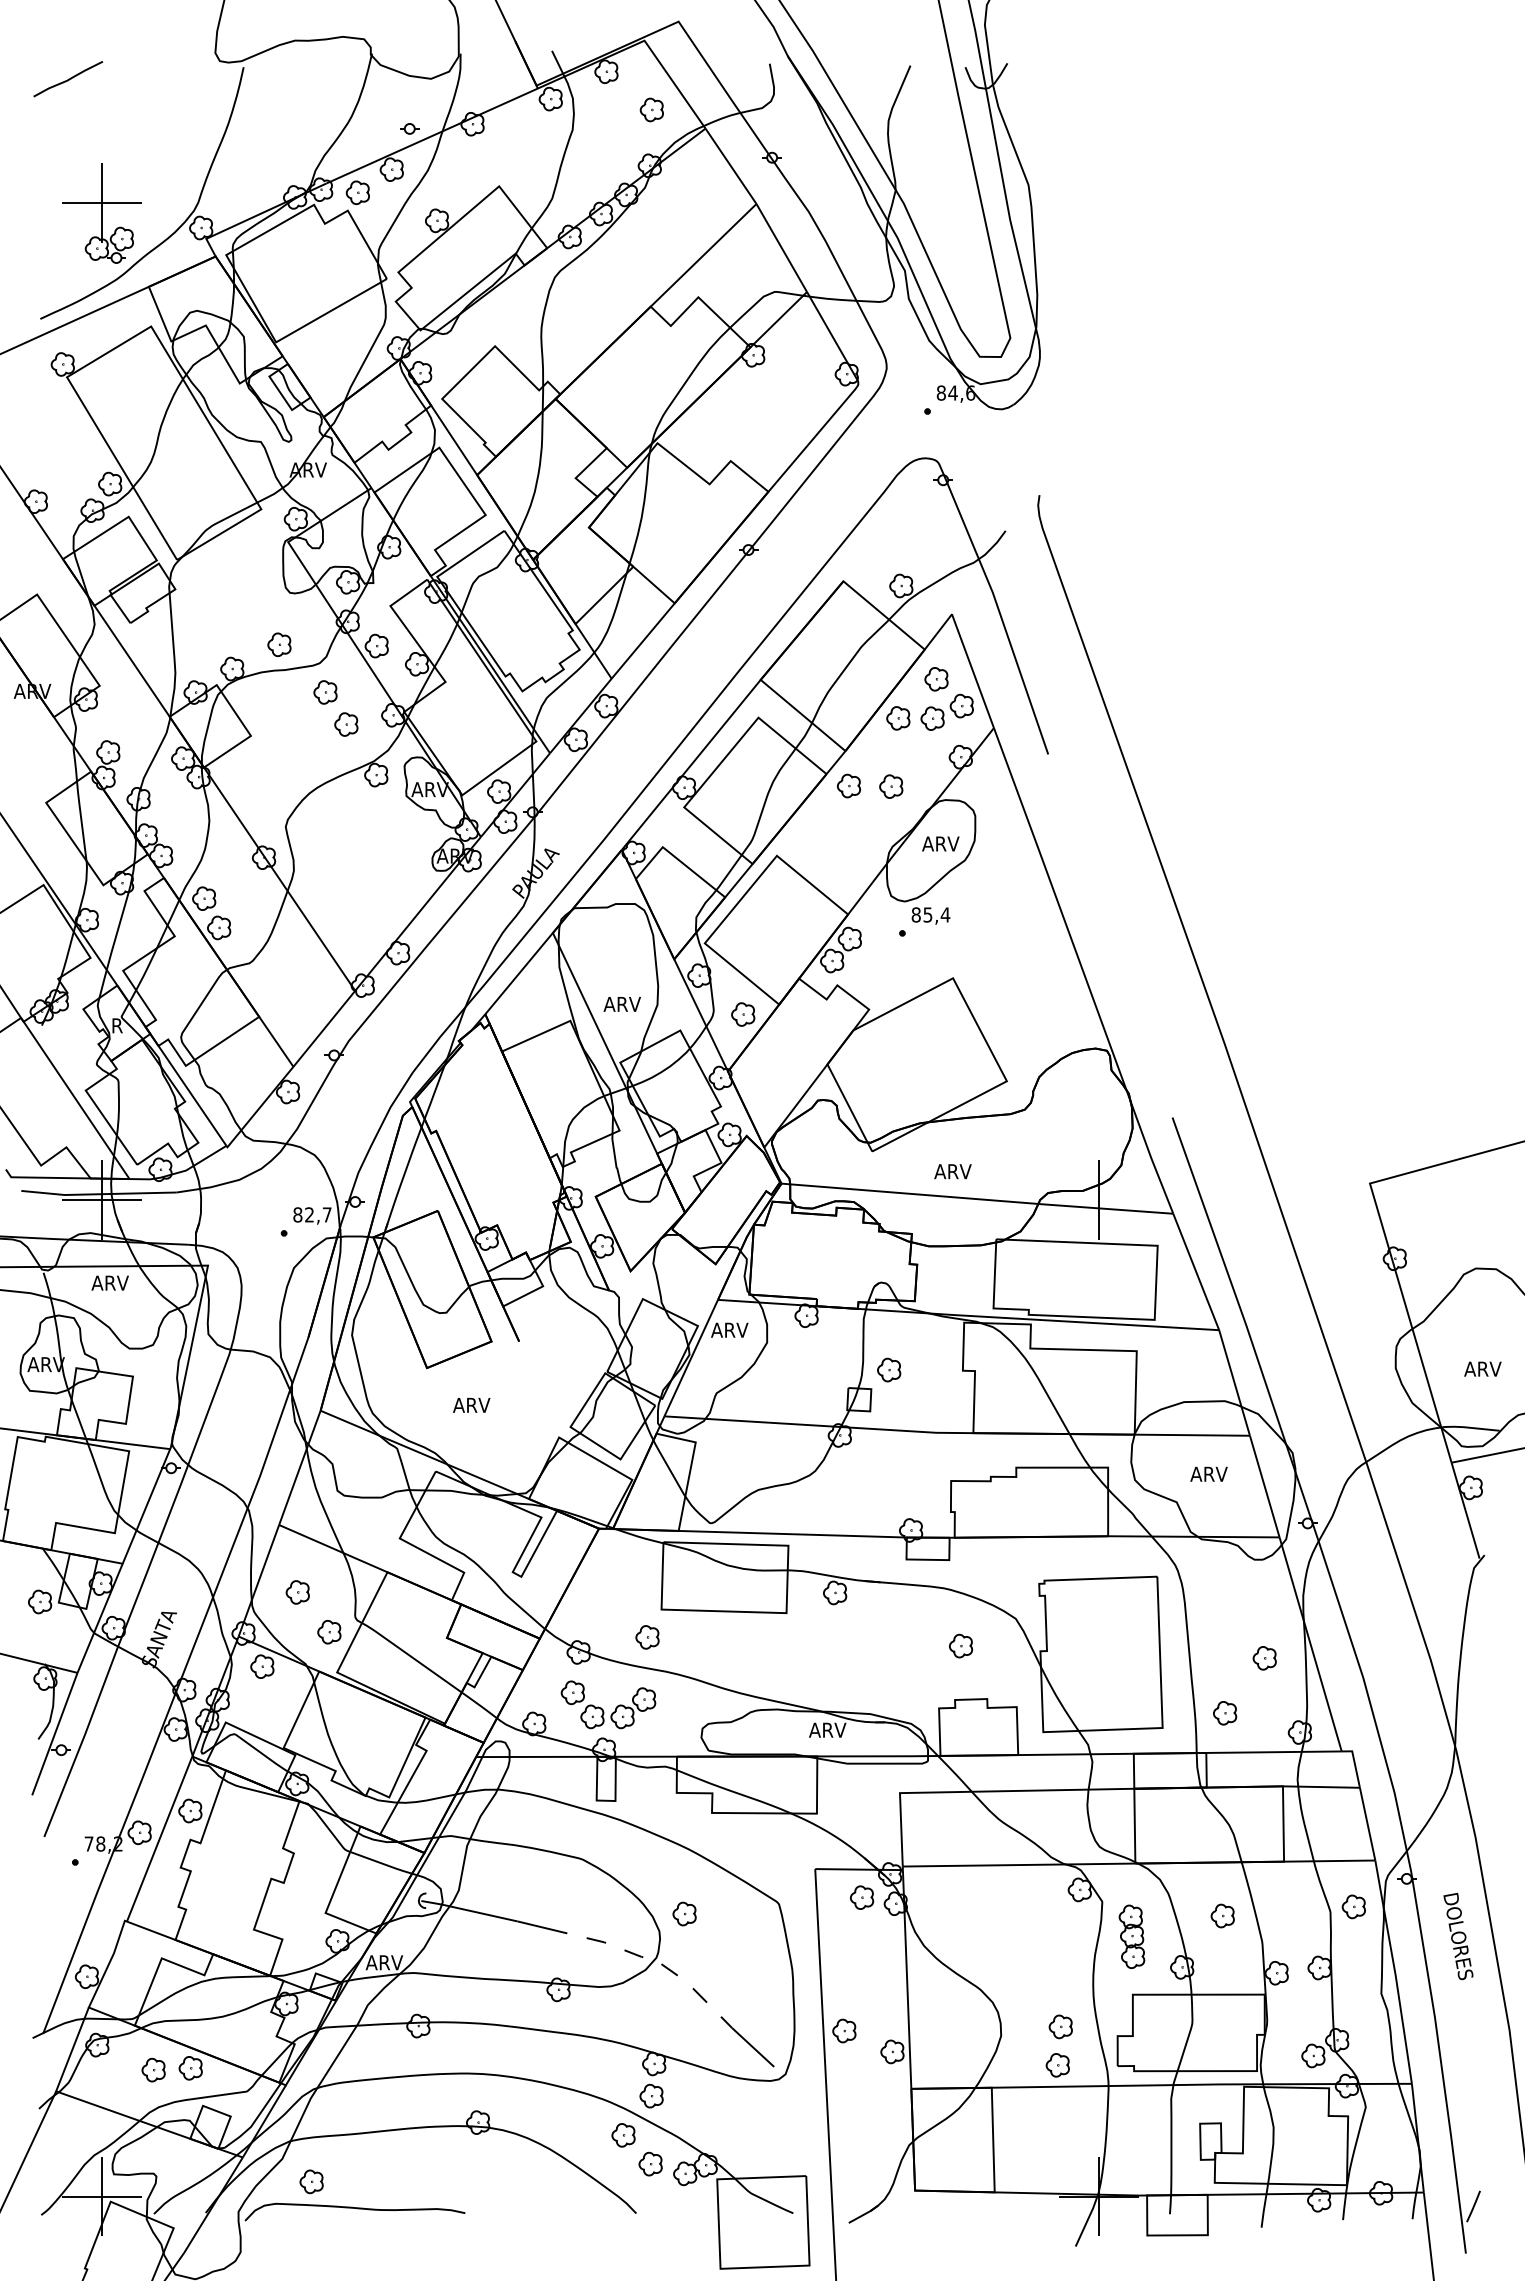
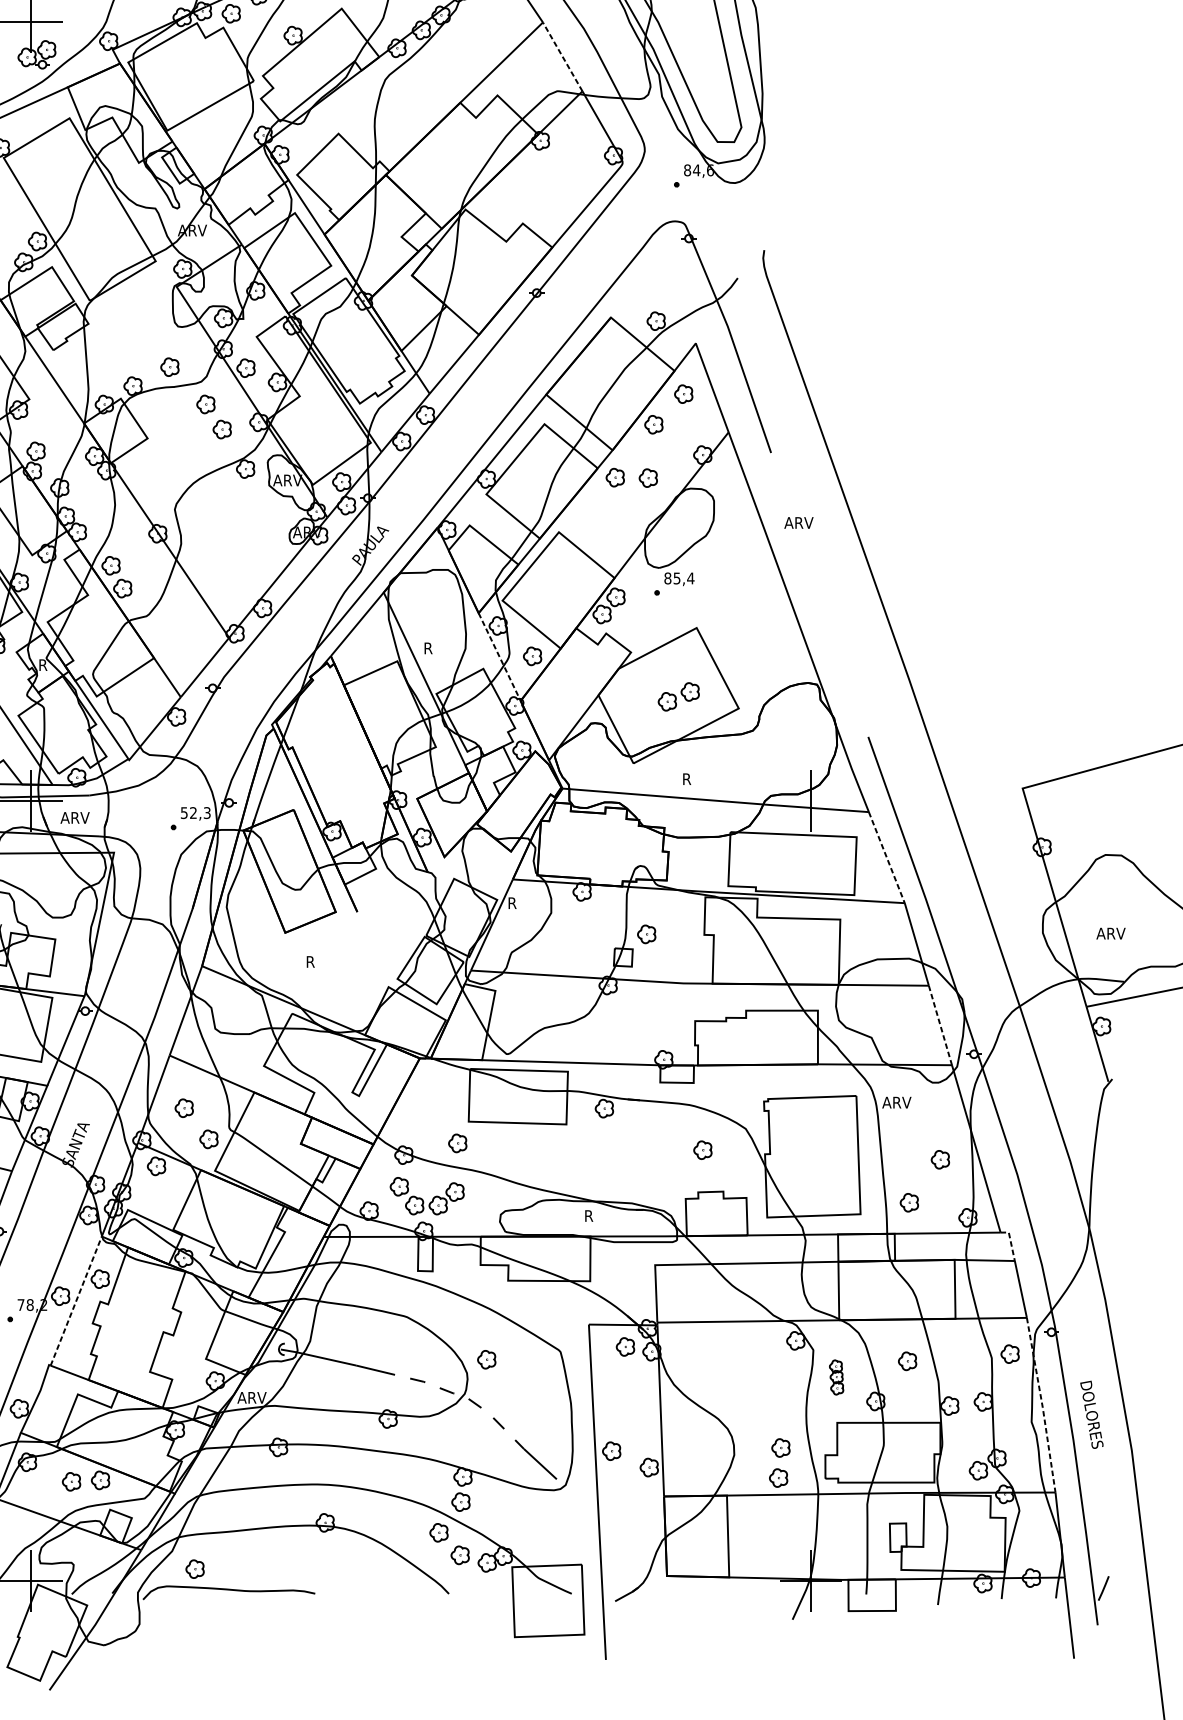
line: (781, 248) -> (562, 57), solid -> dashed
part: (946, 711) -> (678, 696), moved
text: (940, 843) -> (798, 522), moved
text: (621, 1004) -> (437, 648), ARV -> R
line: (701, 1015) -> (499, 657), solid -> dashed
text: (952, 1171) -> (696, 779), ARV -> R
text: (312, 1214) -> (195, 812), 82,7 -> 52,3
line: (1196, 1271) -> (887, 857), solid -> dashed
text: (109, 1282) -> (74, 817), moved
text: (729, 1329) -> (521, 902), ARV -> R
text: (471, 1404) -> (320, 961), ARV -> R
text: (1208, 1473) -> (896, 1102), moved
line: (1264, 1486) -> (940, 1025), solid -> dashed
text: (827, 1729) -> (598, 1215), ARV -> R
line: (1354, 1763) -> (1010, 1242), solid -> dashed
line: (159, 1839) -> (76, 1301), solid -> dashed
part: (1131, 1936) -> (836, 1377), size x0.7
text: (1458, 1936) -> (1091, 1414), moved
line: (1395, 1972) -> (1042, 1405), solid -> dashed

